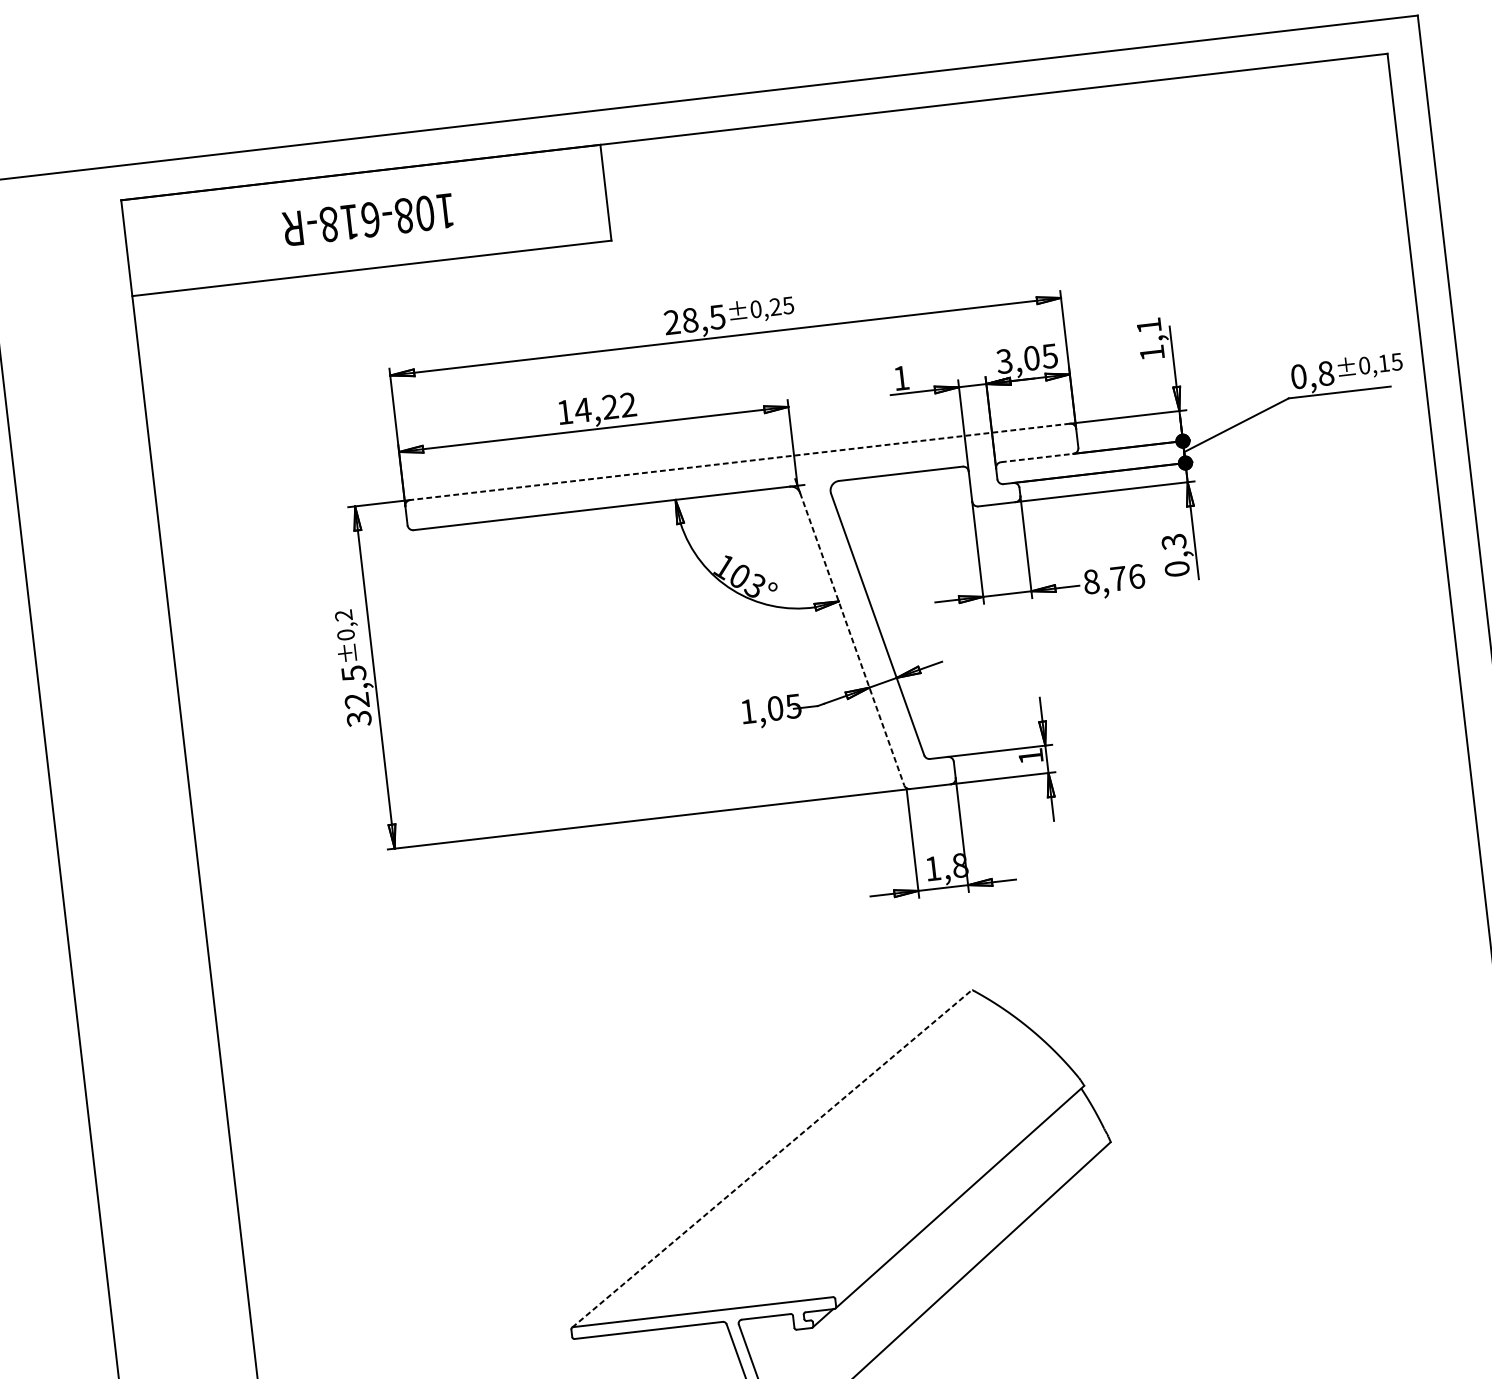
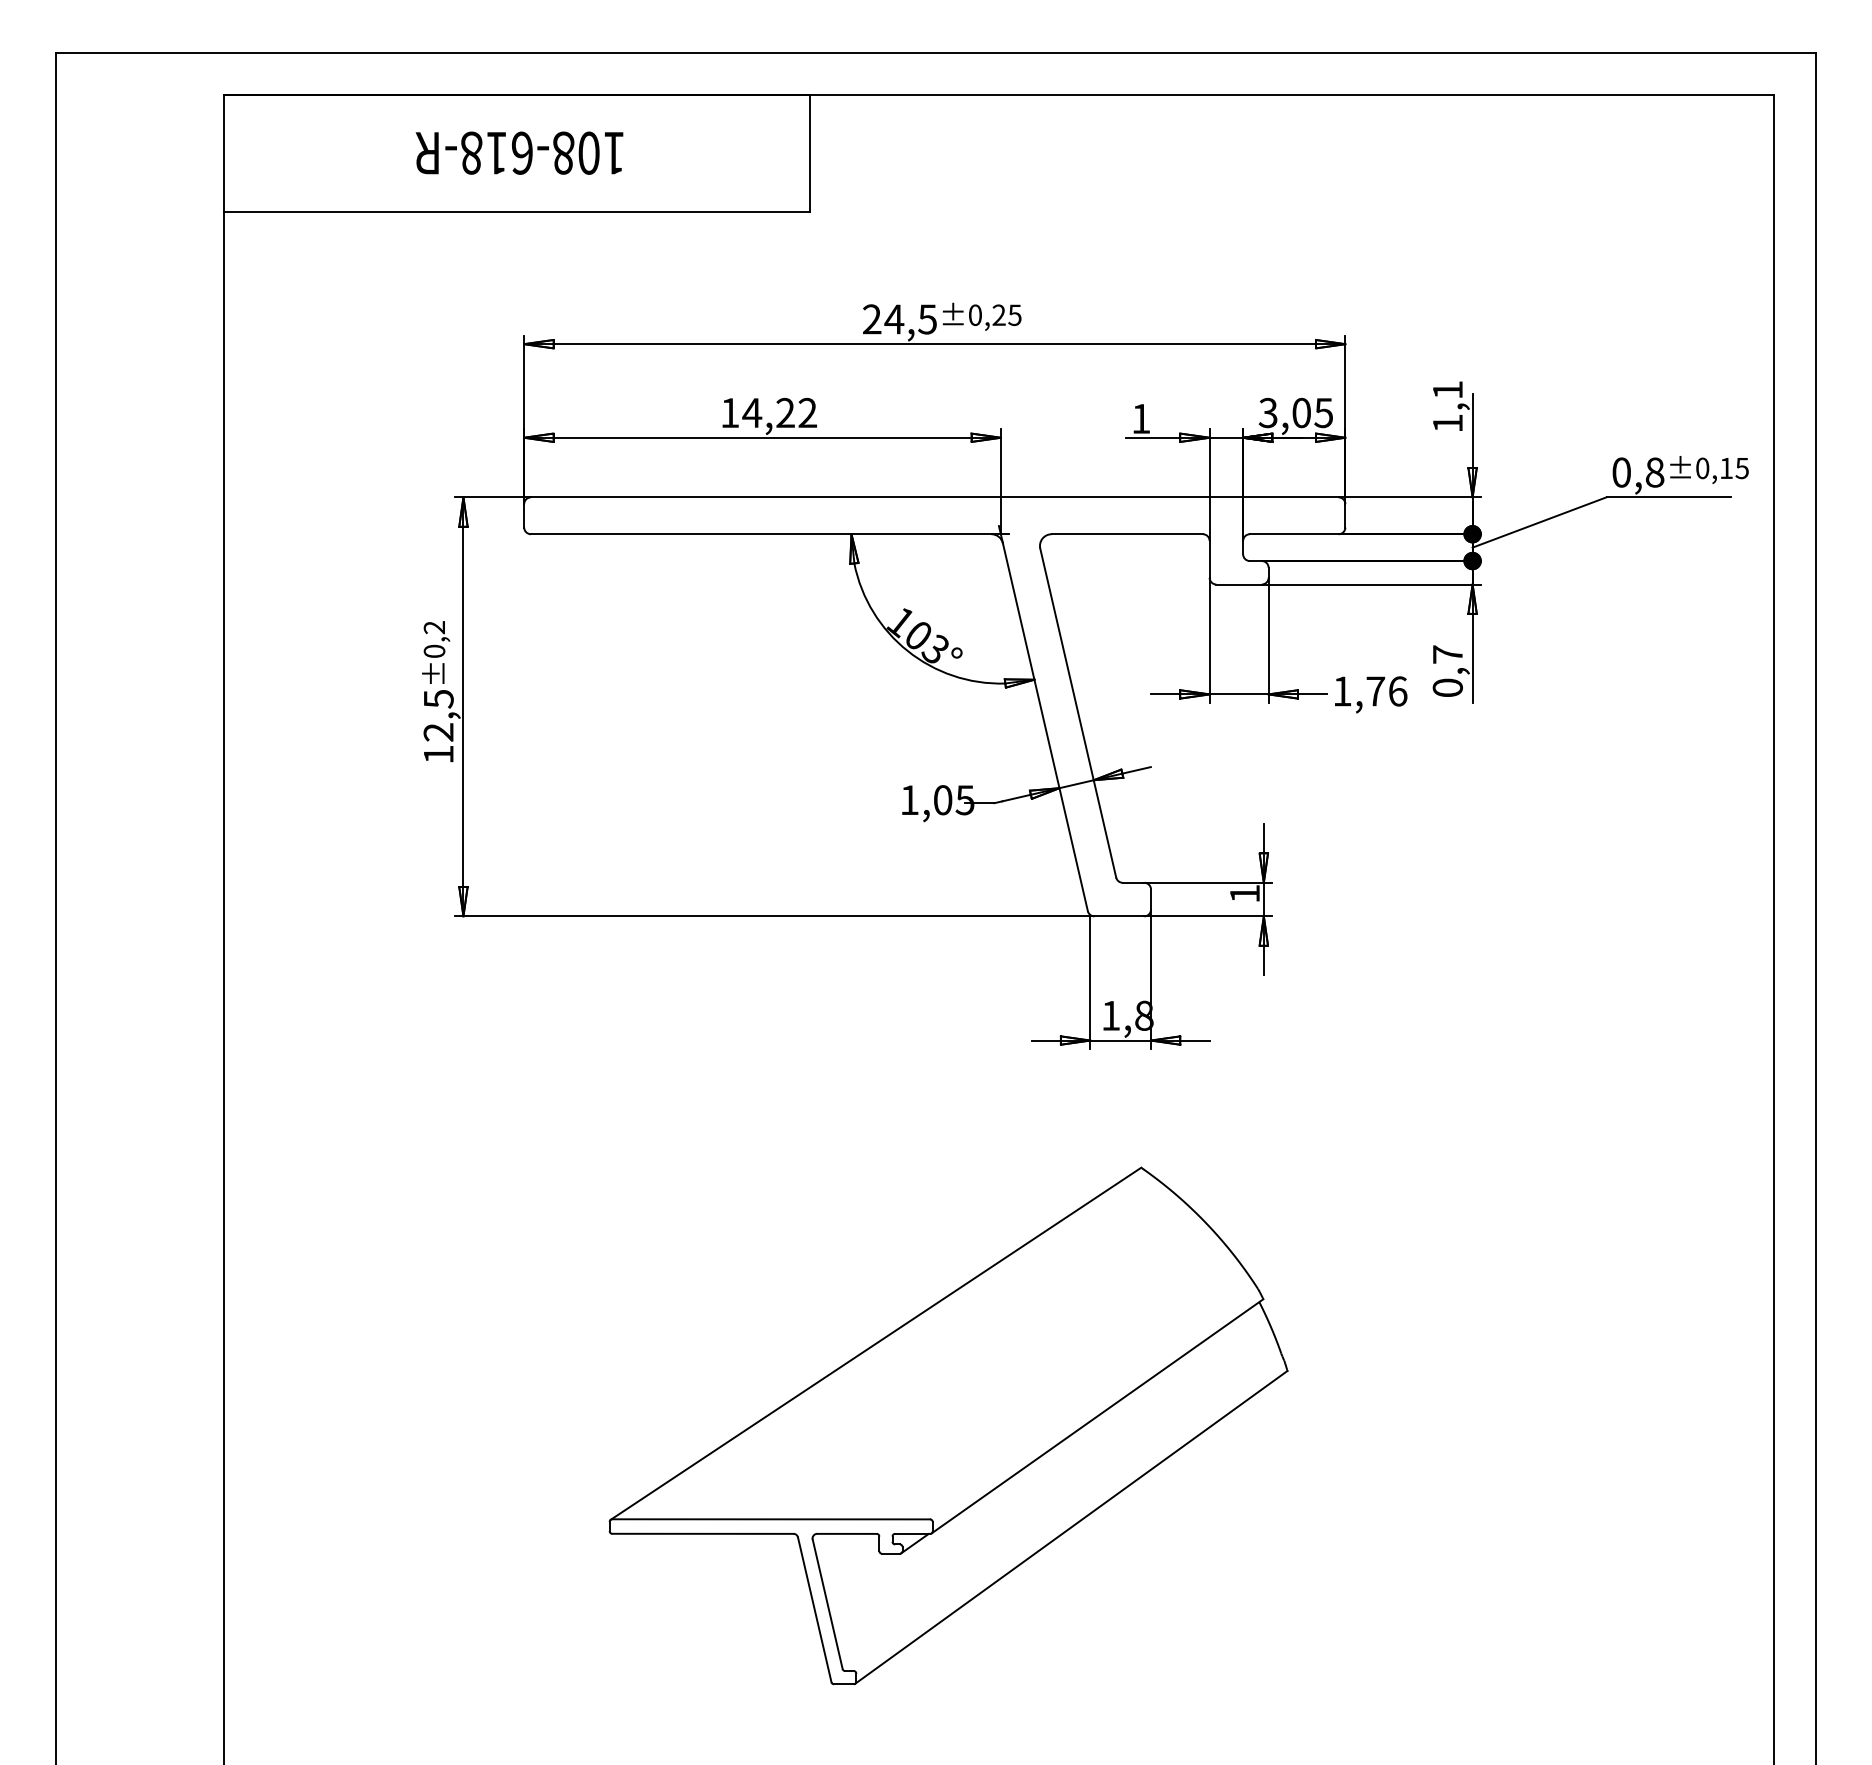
text: (690, 320) -> (894, 319), 28,5 -> 24,5
line: (1037, 458) -> (1294, 534), dashed -> solid
line: (739, 462) -> (934, 497), dashed -> solid
text: (1173, 541) -> (1447, 654), 0,3 -> 0,7
text: (1091, 581) -> (1342, 691), 8,76 -> 1,76
line: (852, 639) -> (1045, 727), dashed -> solid
text: (359, 718) -> (438, 754), 32,5 -> 12,5
line: (772, 1158) -> (876, 1343), dashed -> solid

